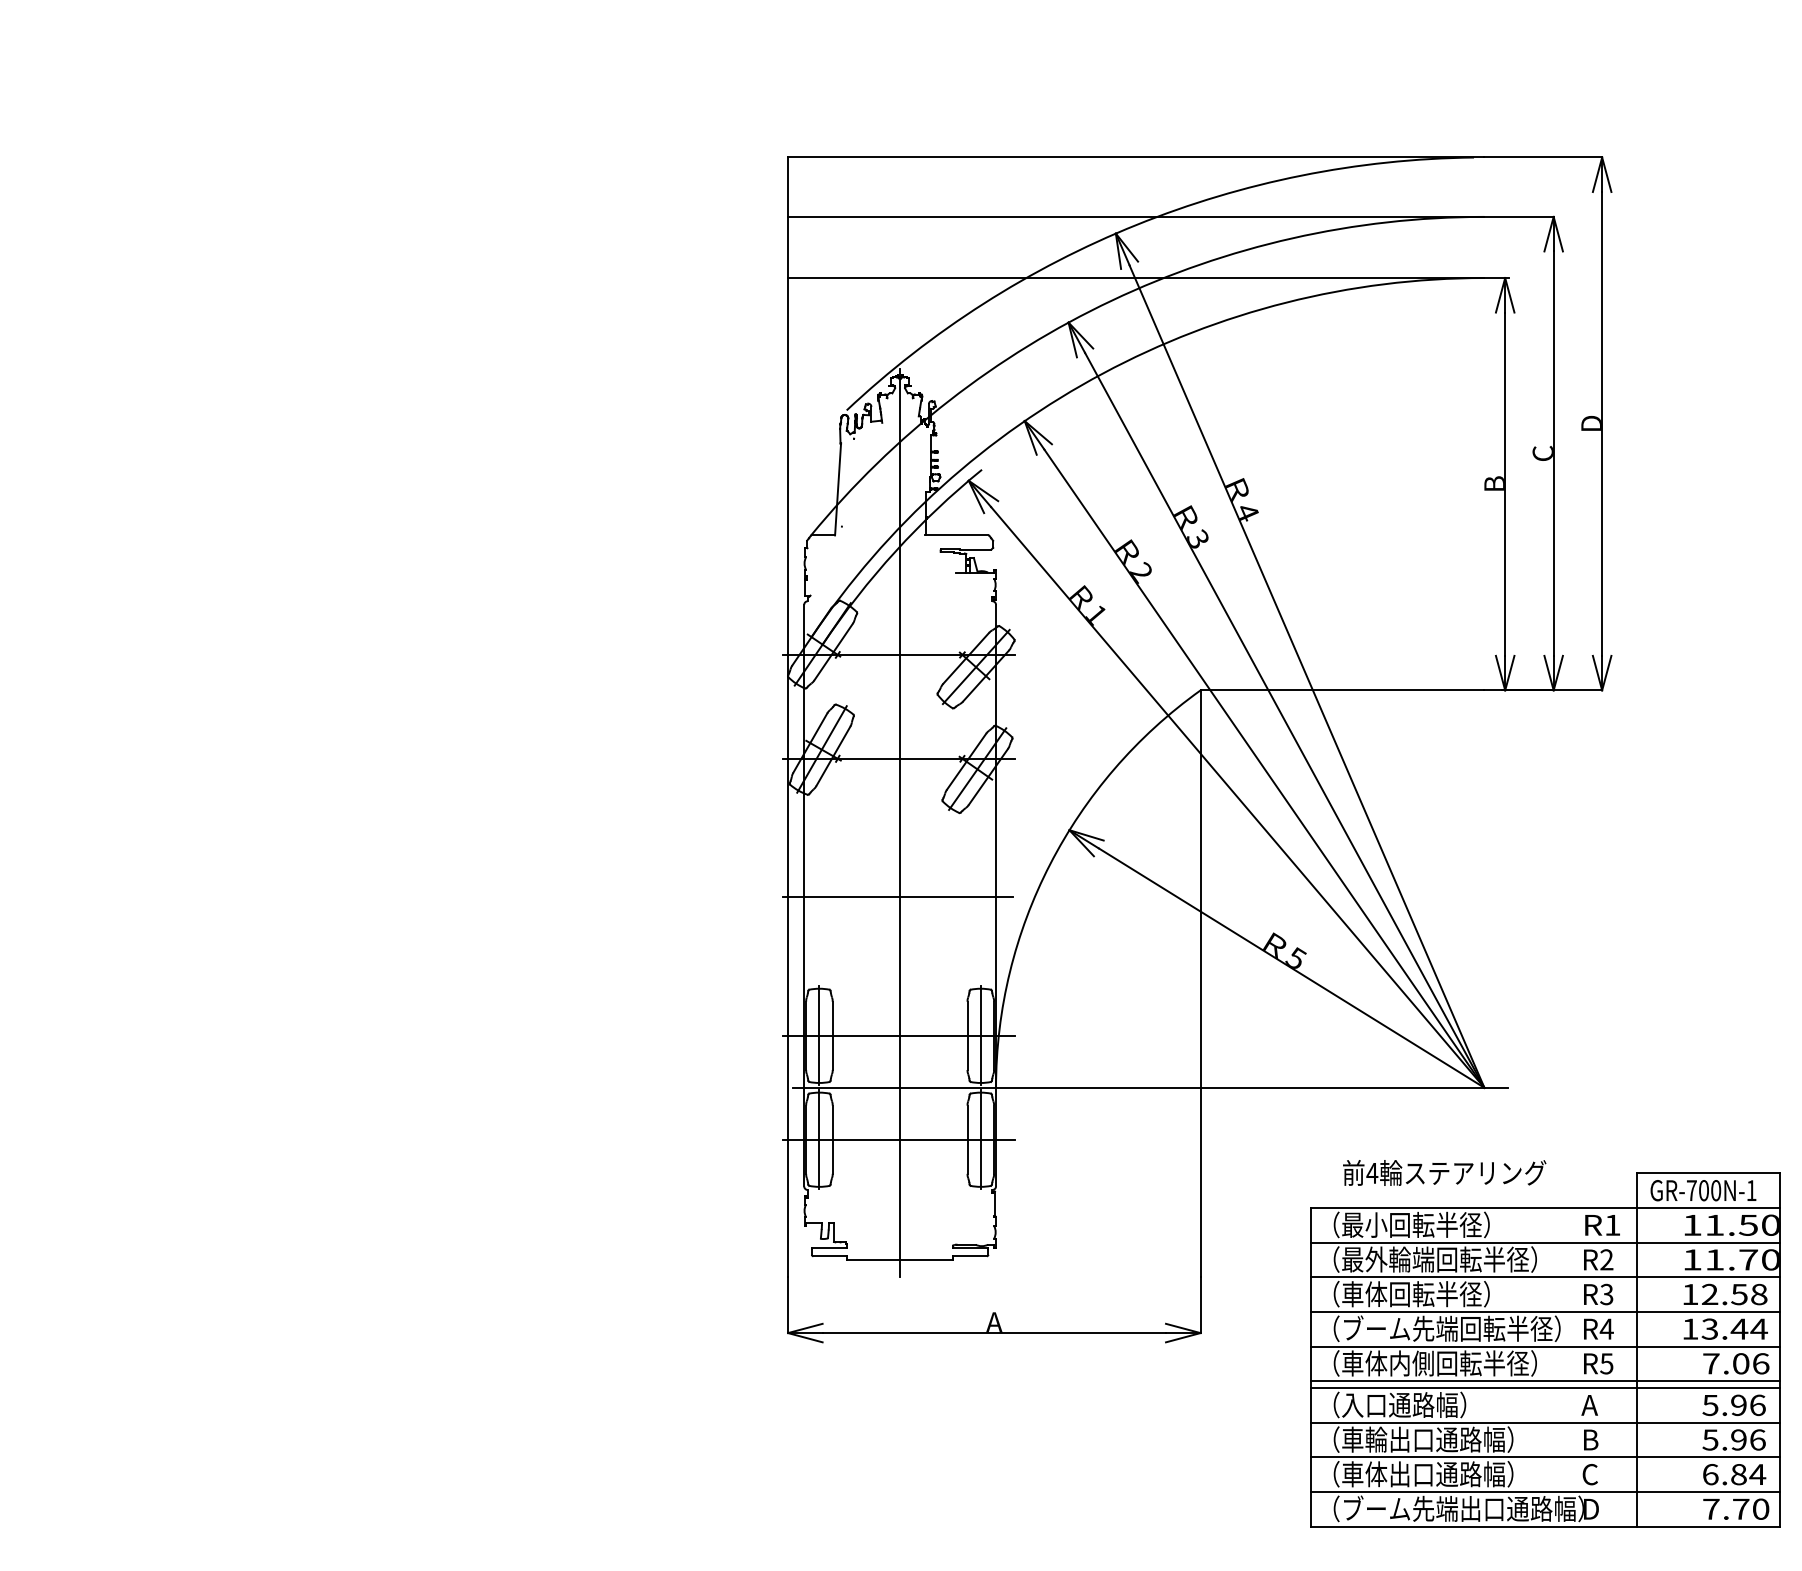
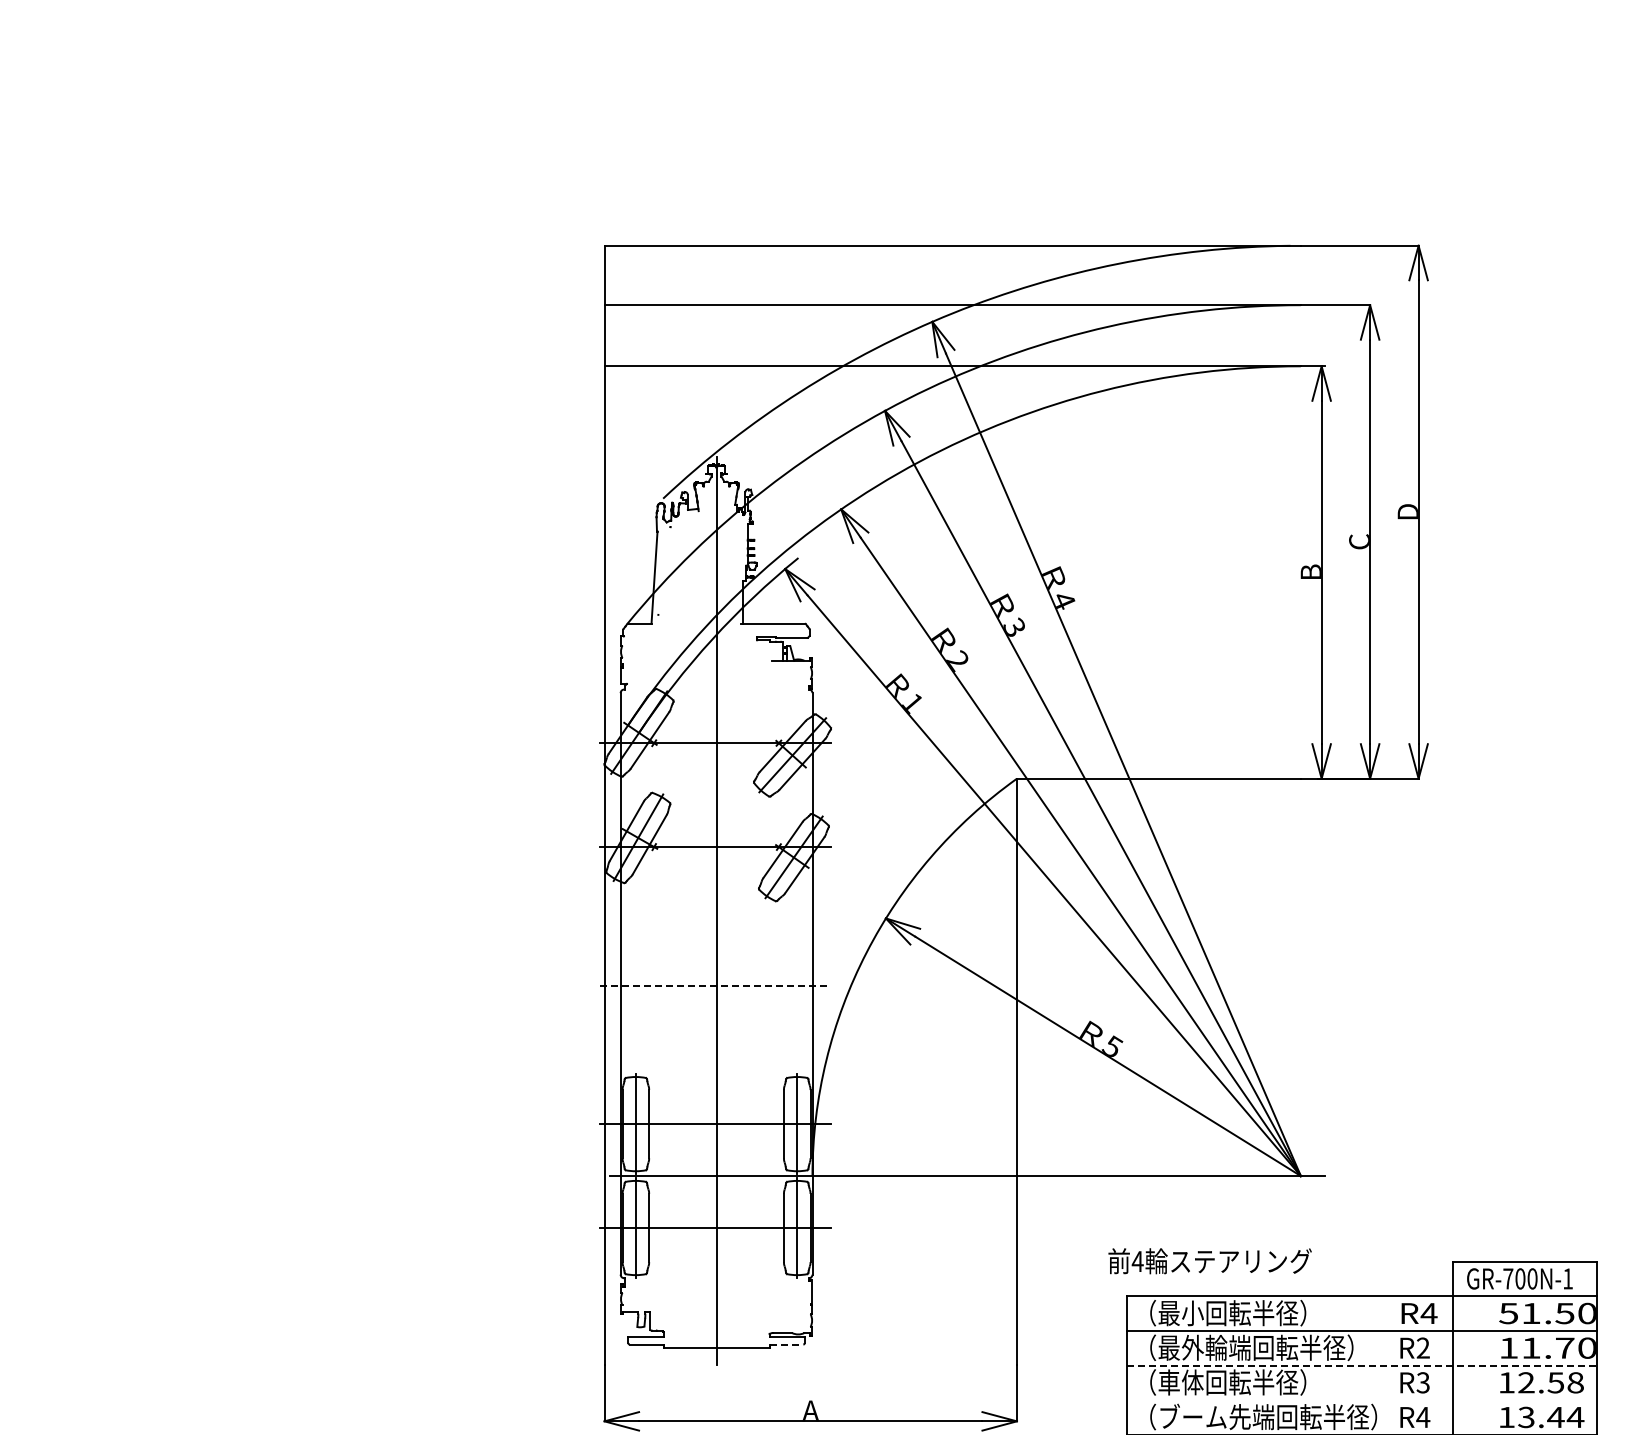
line: (898, 897) -> (714, 985), solid -> dashed
text: (1444, 1172) -> (1209, 1260), moved
text: (1612, 1225) -> (1428, 1313), R1 -> R4
text: (1691, 1225) -> (1507, 1313), 11.50 -> 51.50
line: (970, 1256) -> (786, 1344), solid -> dashed
line: (1545, 1277) -> (1361, 1365), solid -> dashed
line: (1545, 1311) -> (1361, 1399), removed

